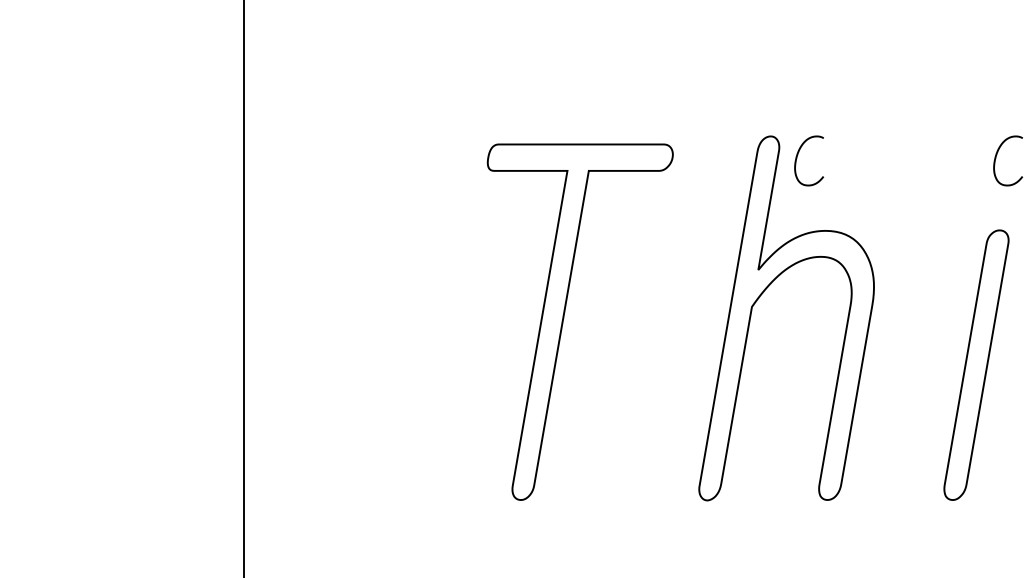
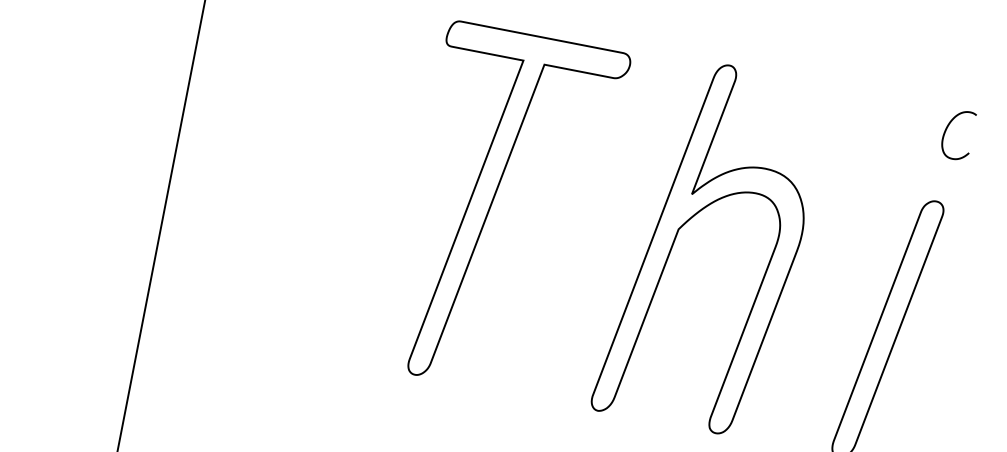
curve: (797, 158) -> (751, 92), removed

